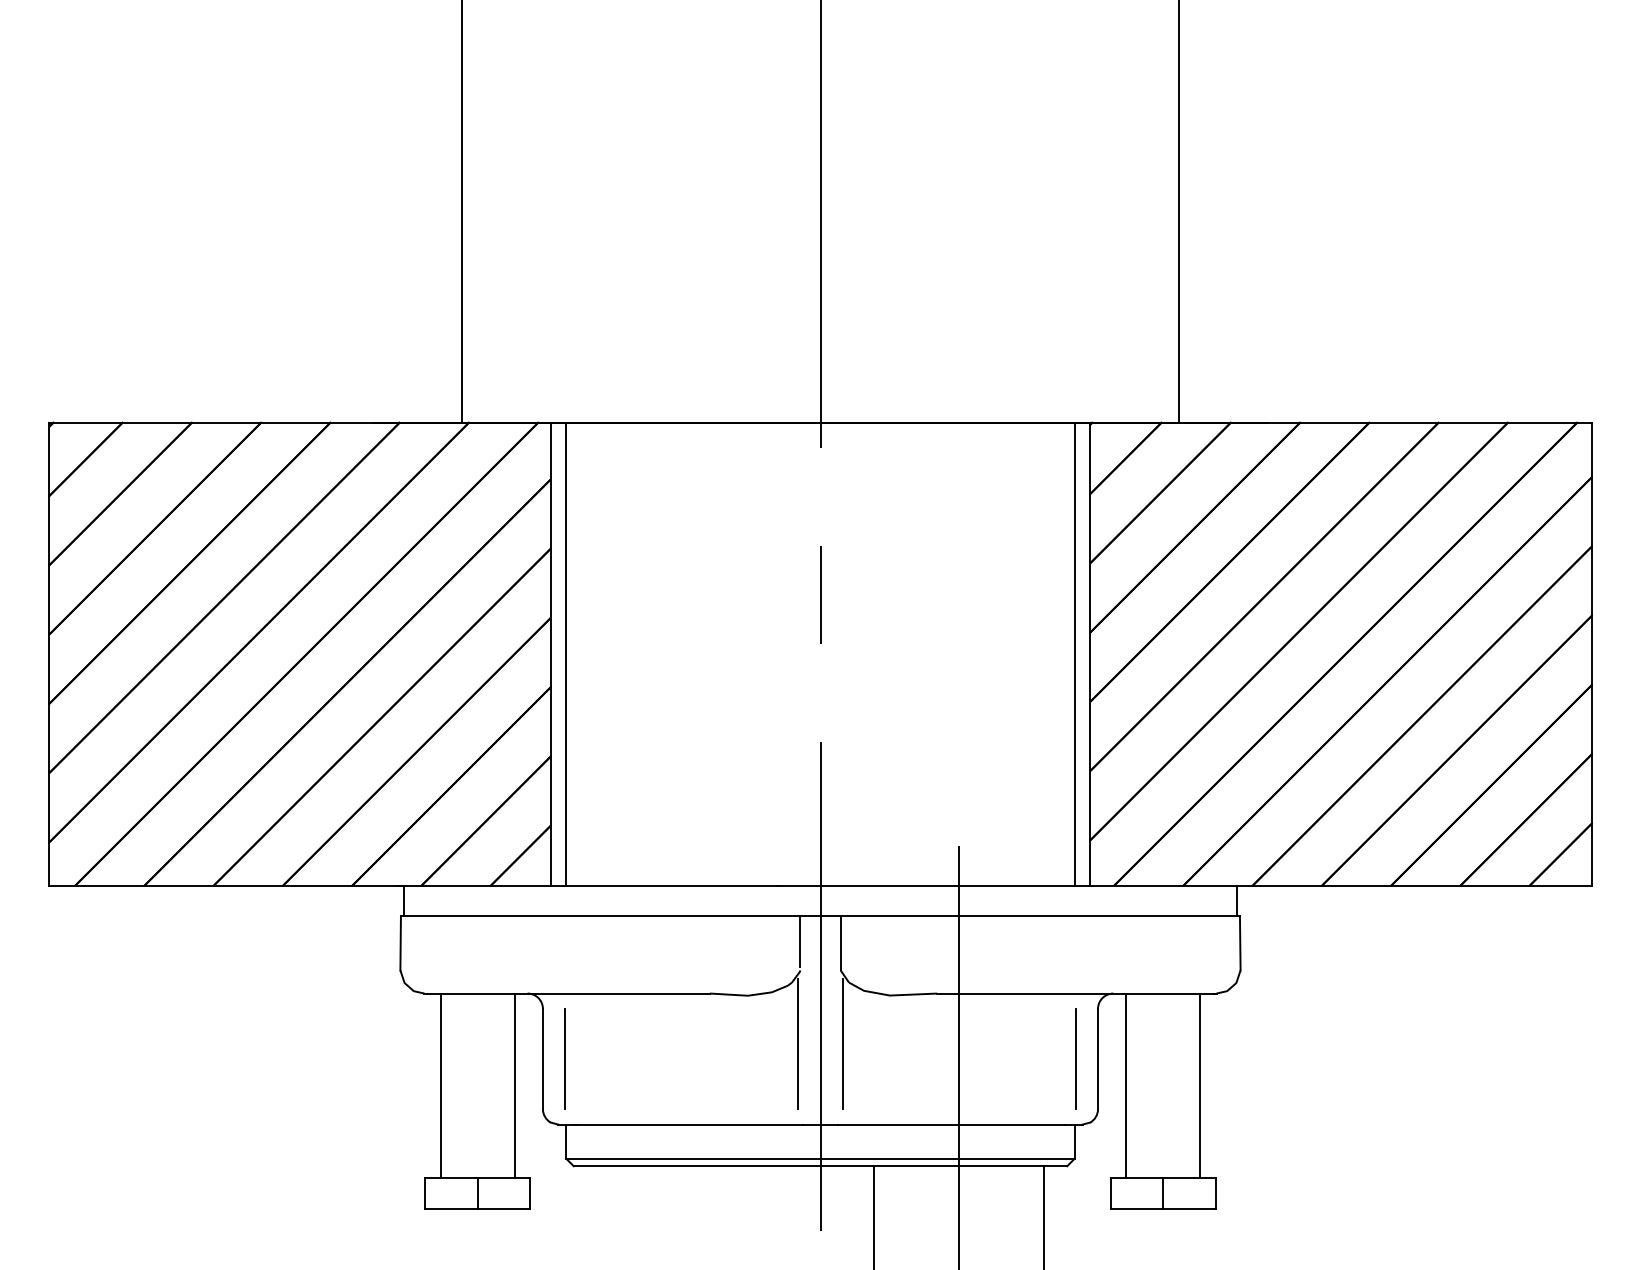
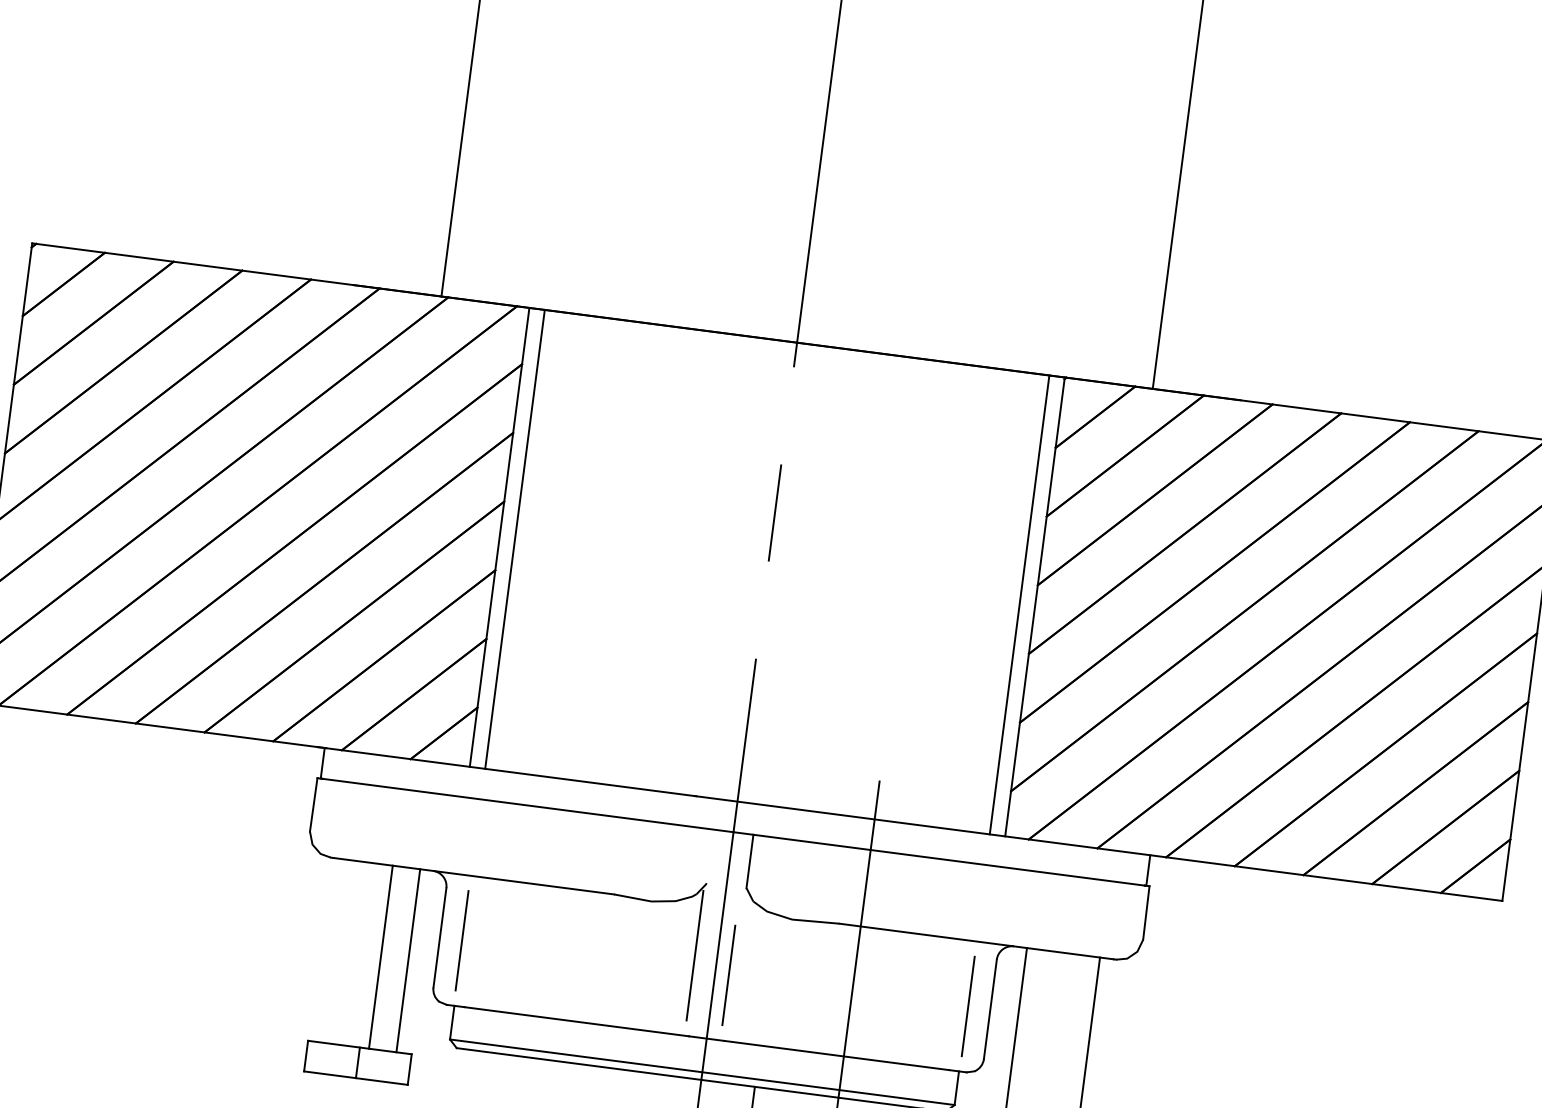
line: (800, 941) -> (710, 854), removed
line: (842, 1043) -> (738, 961), removed
line: (833, 1058) -> (728, 974), added
line: (440, 1085) -> (380, 956), moved

